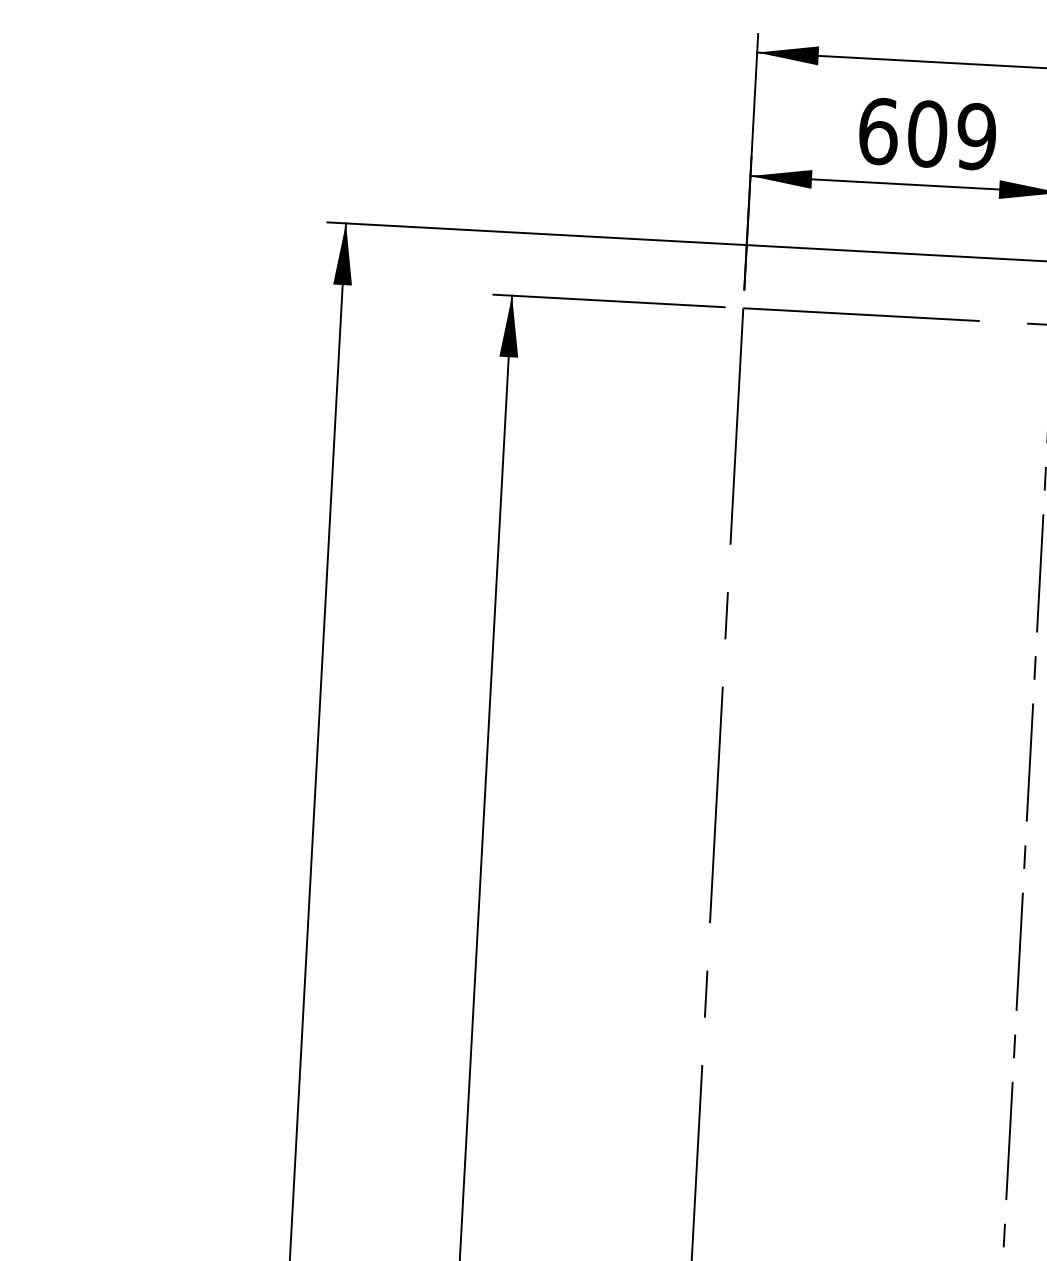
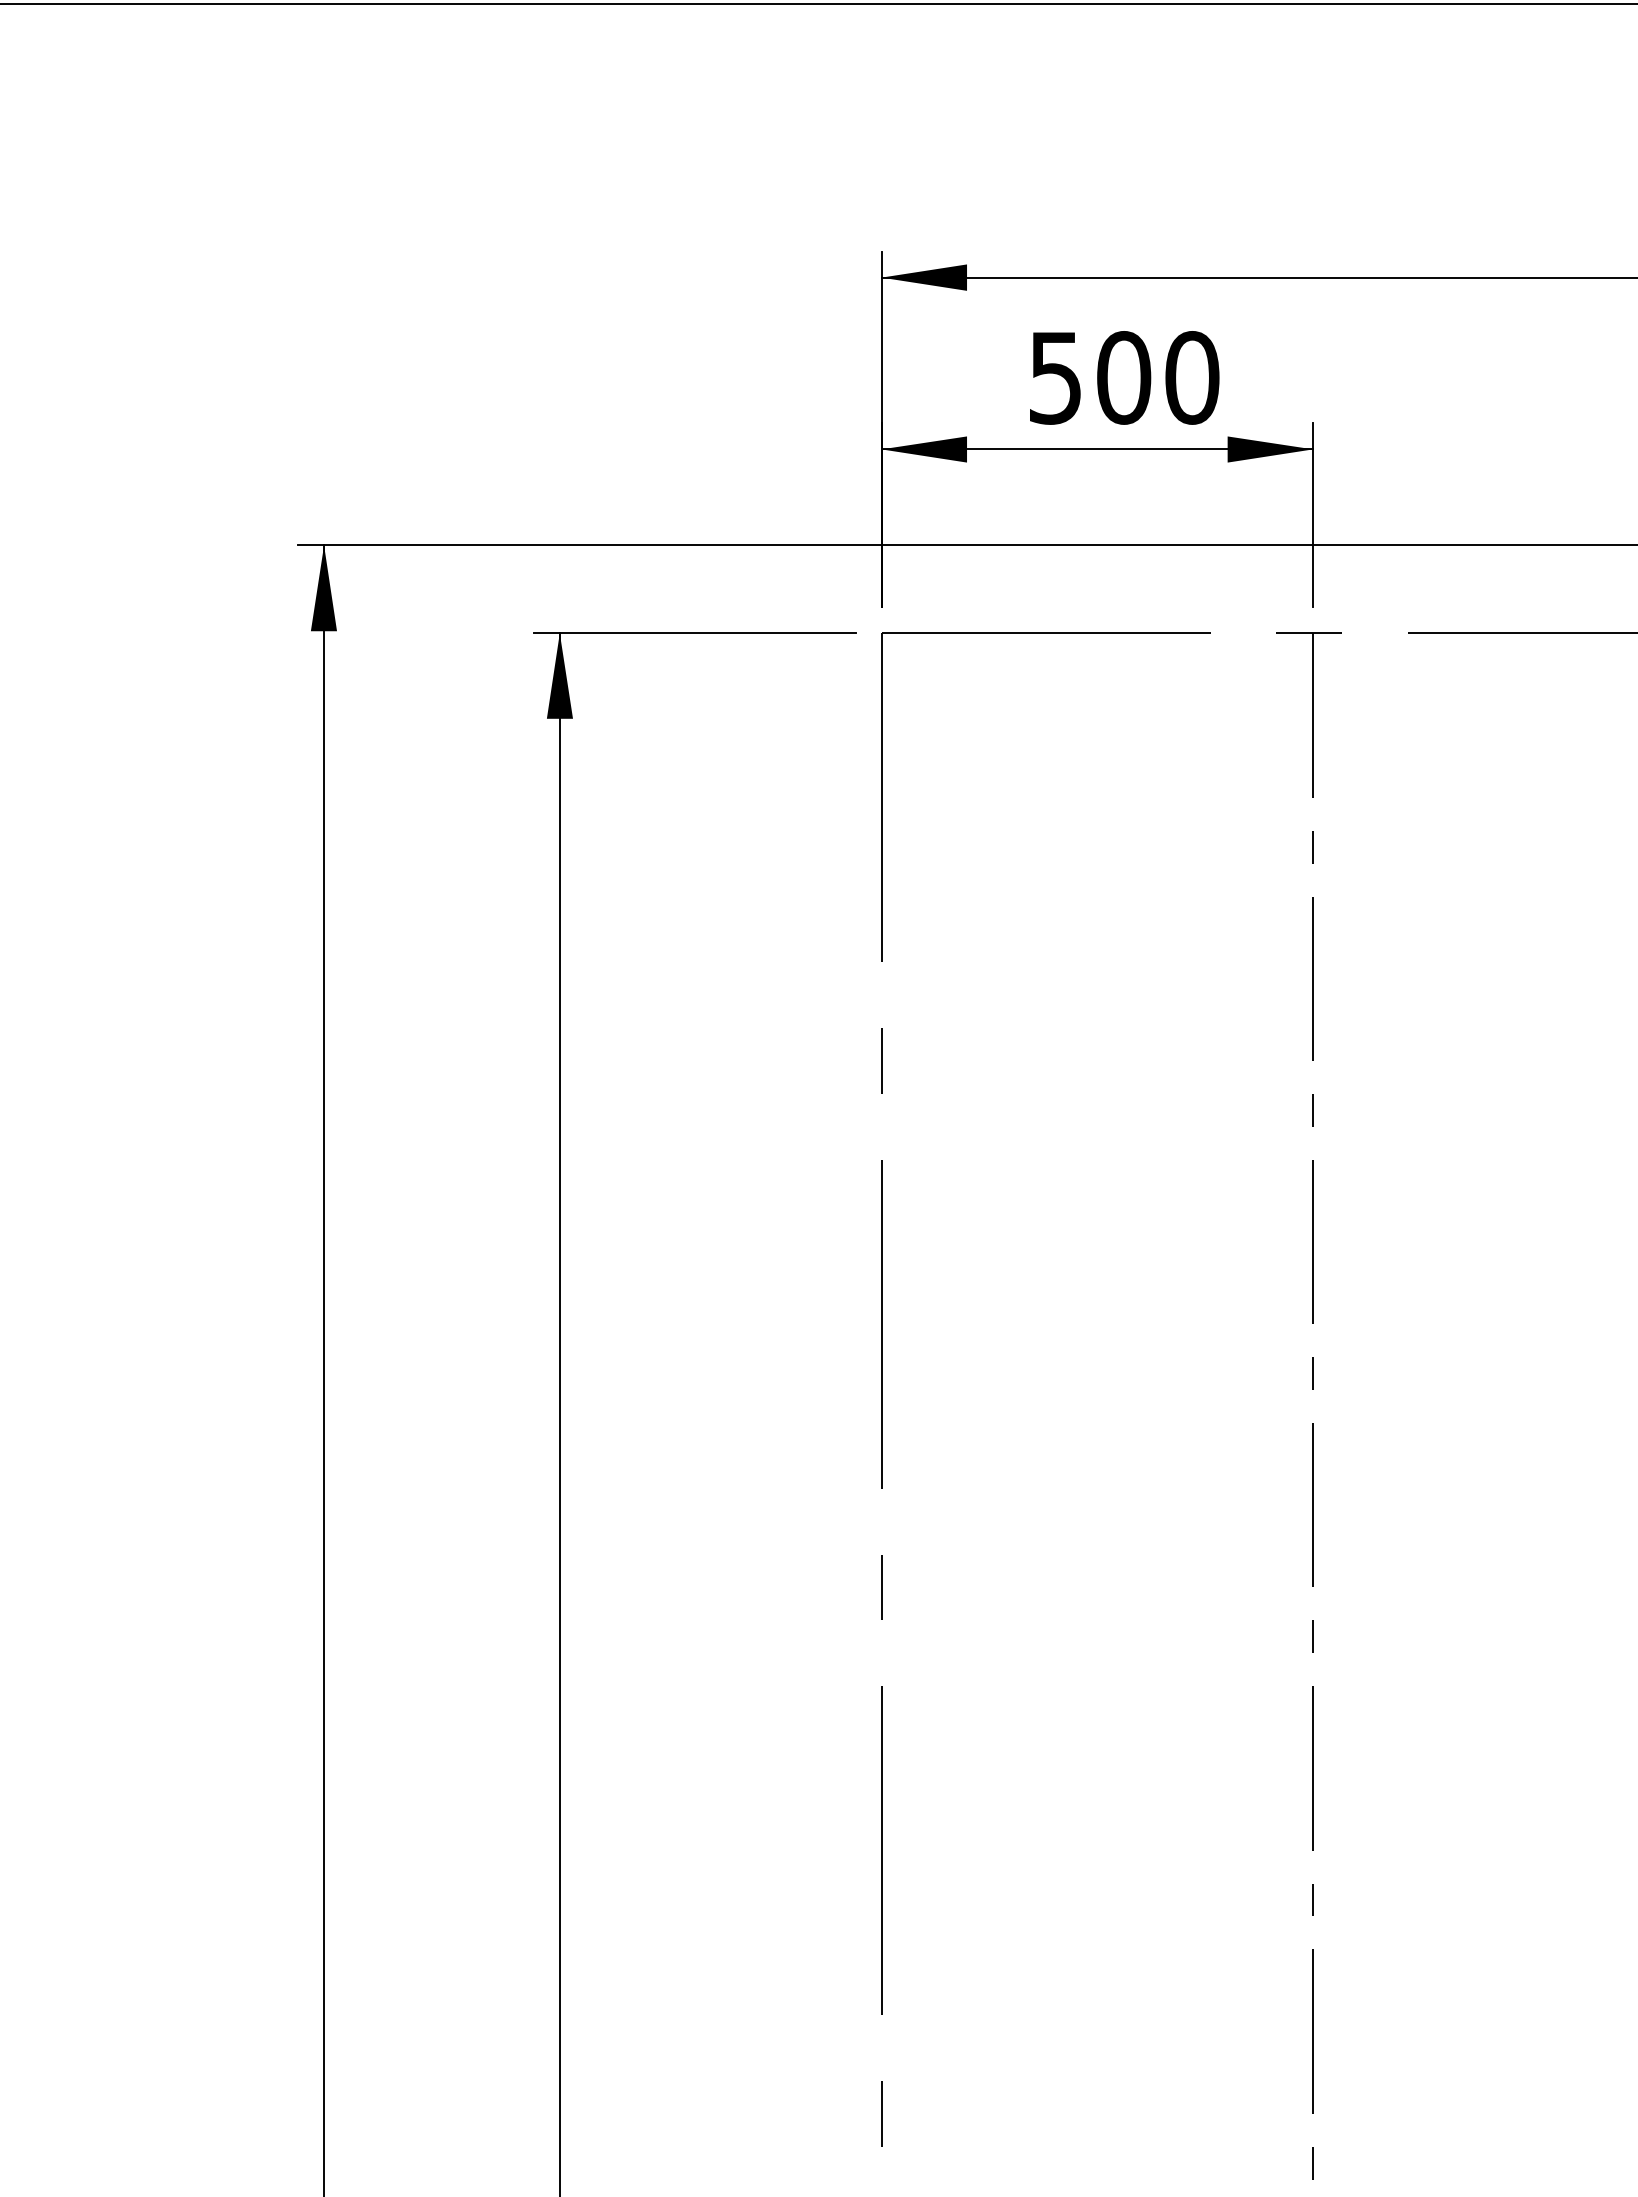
text: (927, 133) -> (1124, 377), 609 -> 500

